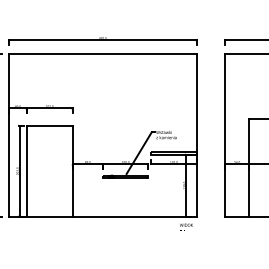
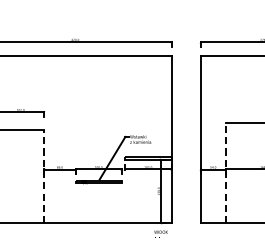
line: (249, 167) -> (225, 172), solid -> dashed
line: (72, 170) -> (44, 175), solid -> dashed

